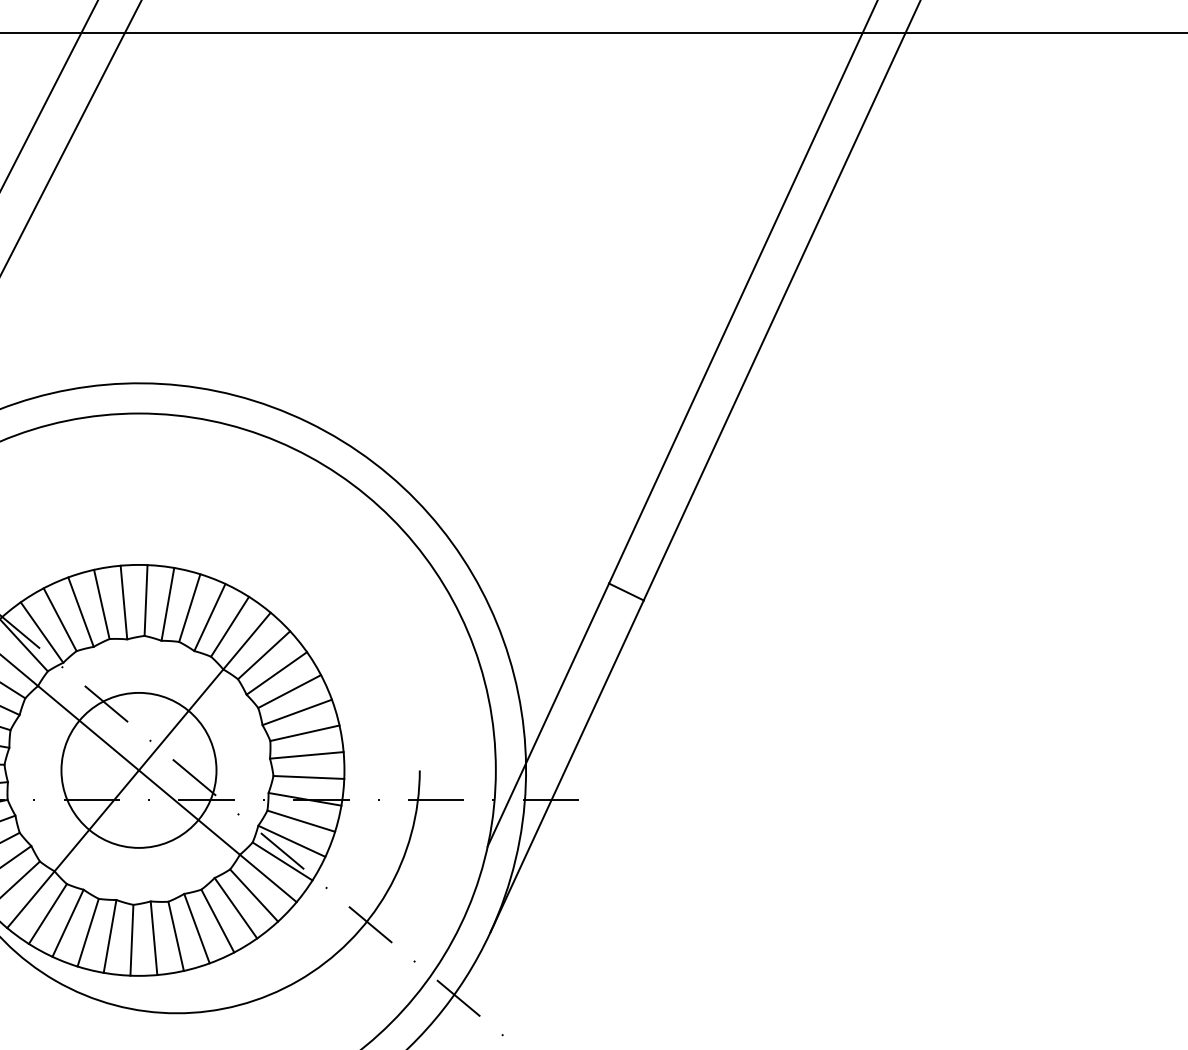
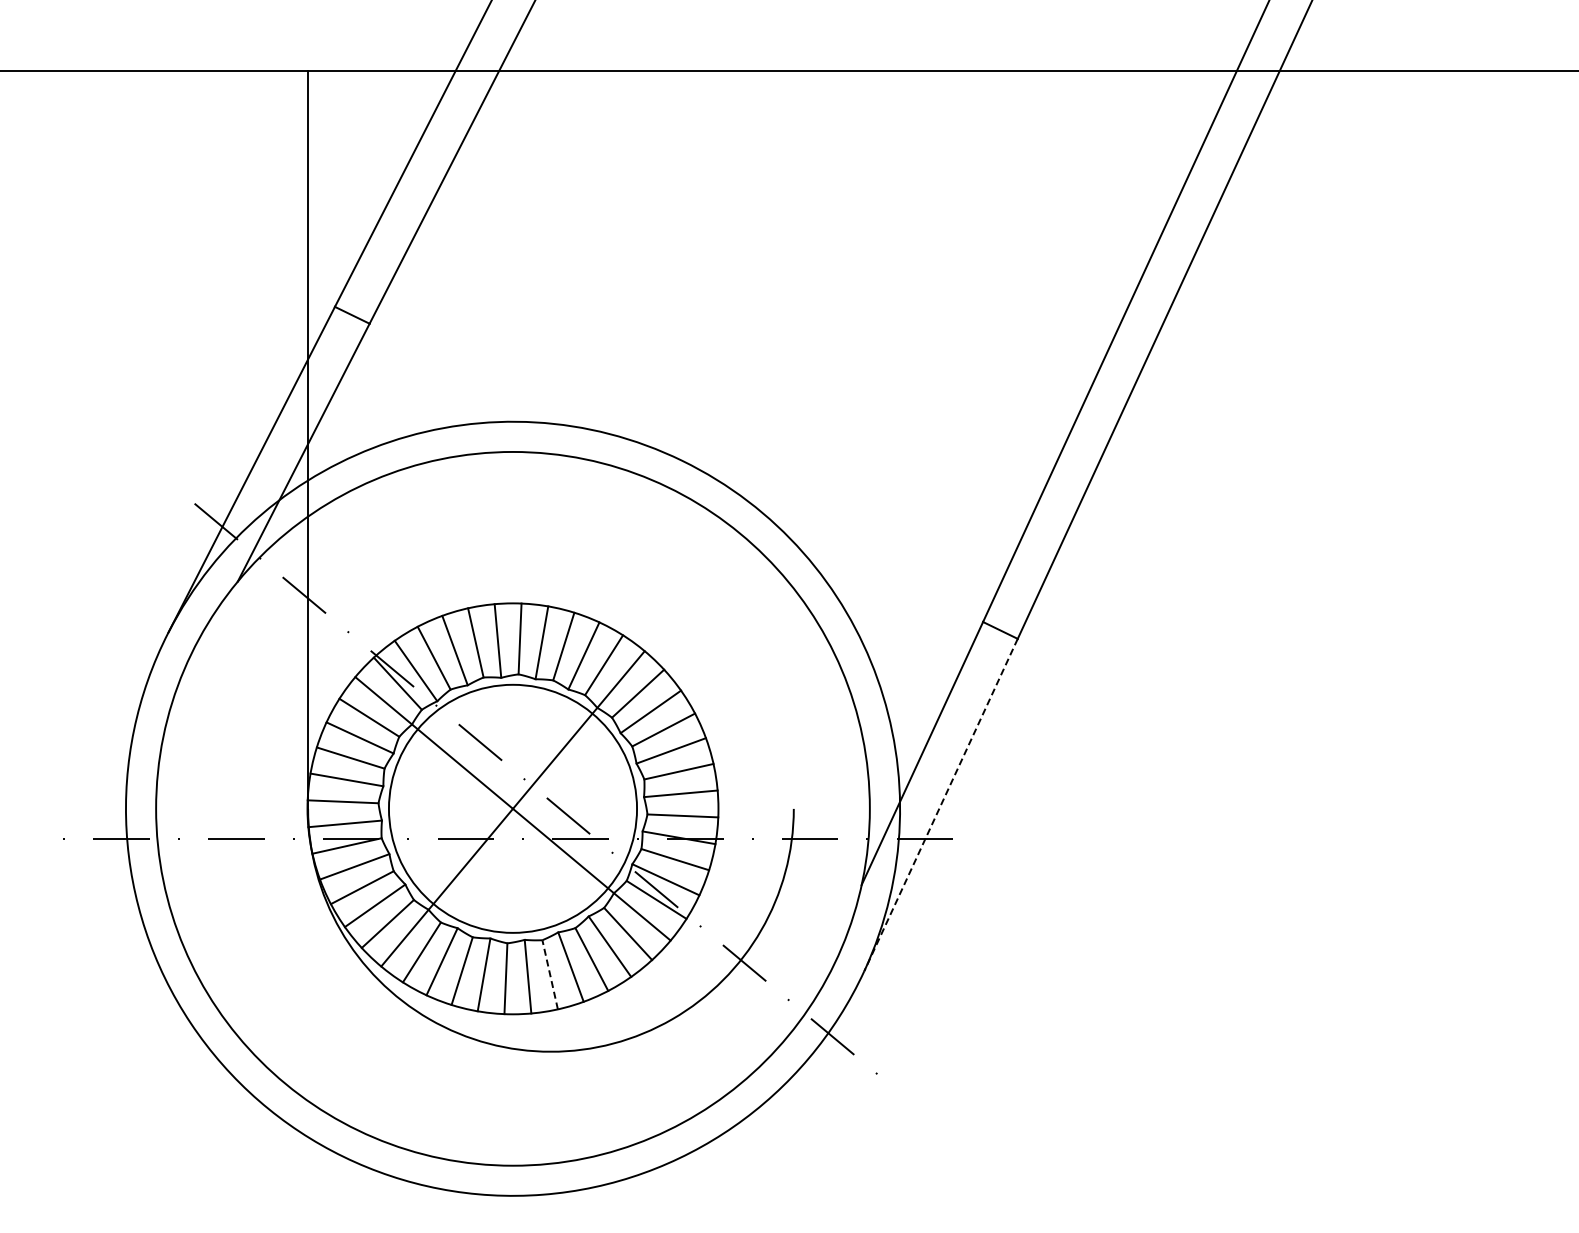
line: (567, 766) -> (941, 804), solid -> dashed
circle: (138, 770) -> (512, 808), size x1.6
line: (176, 936) -> (550, 974), solid -> dashed

